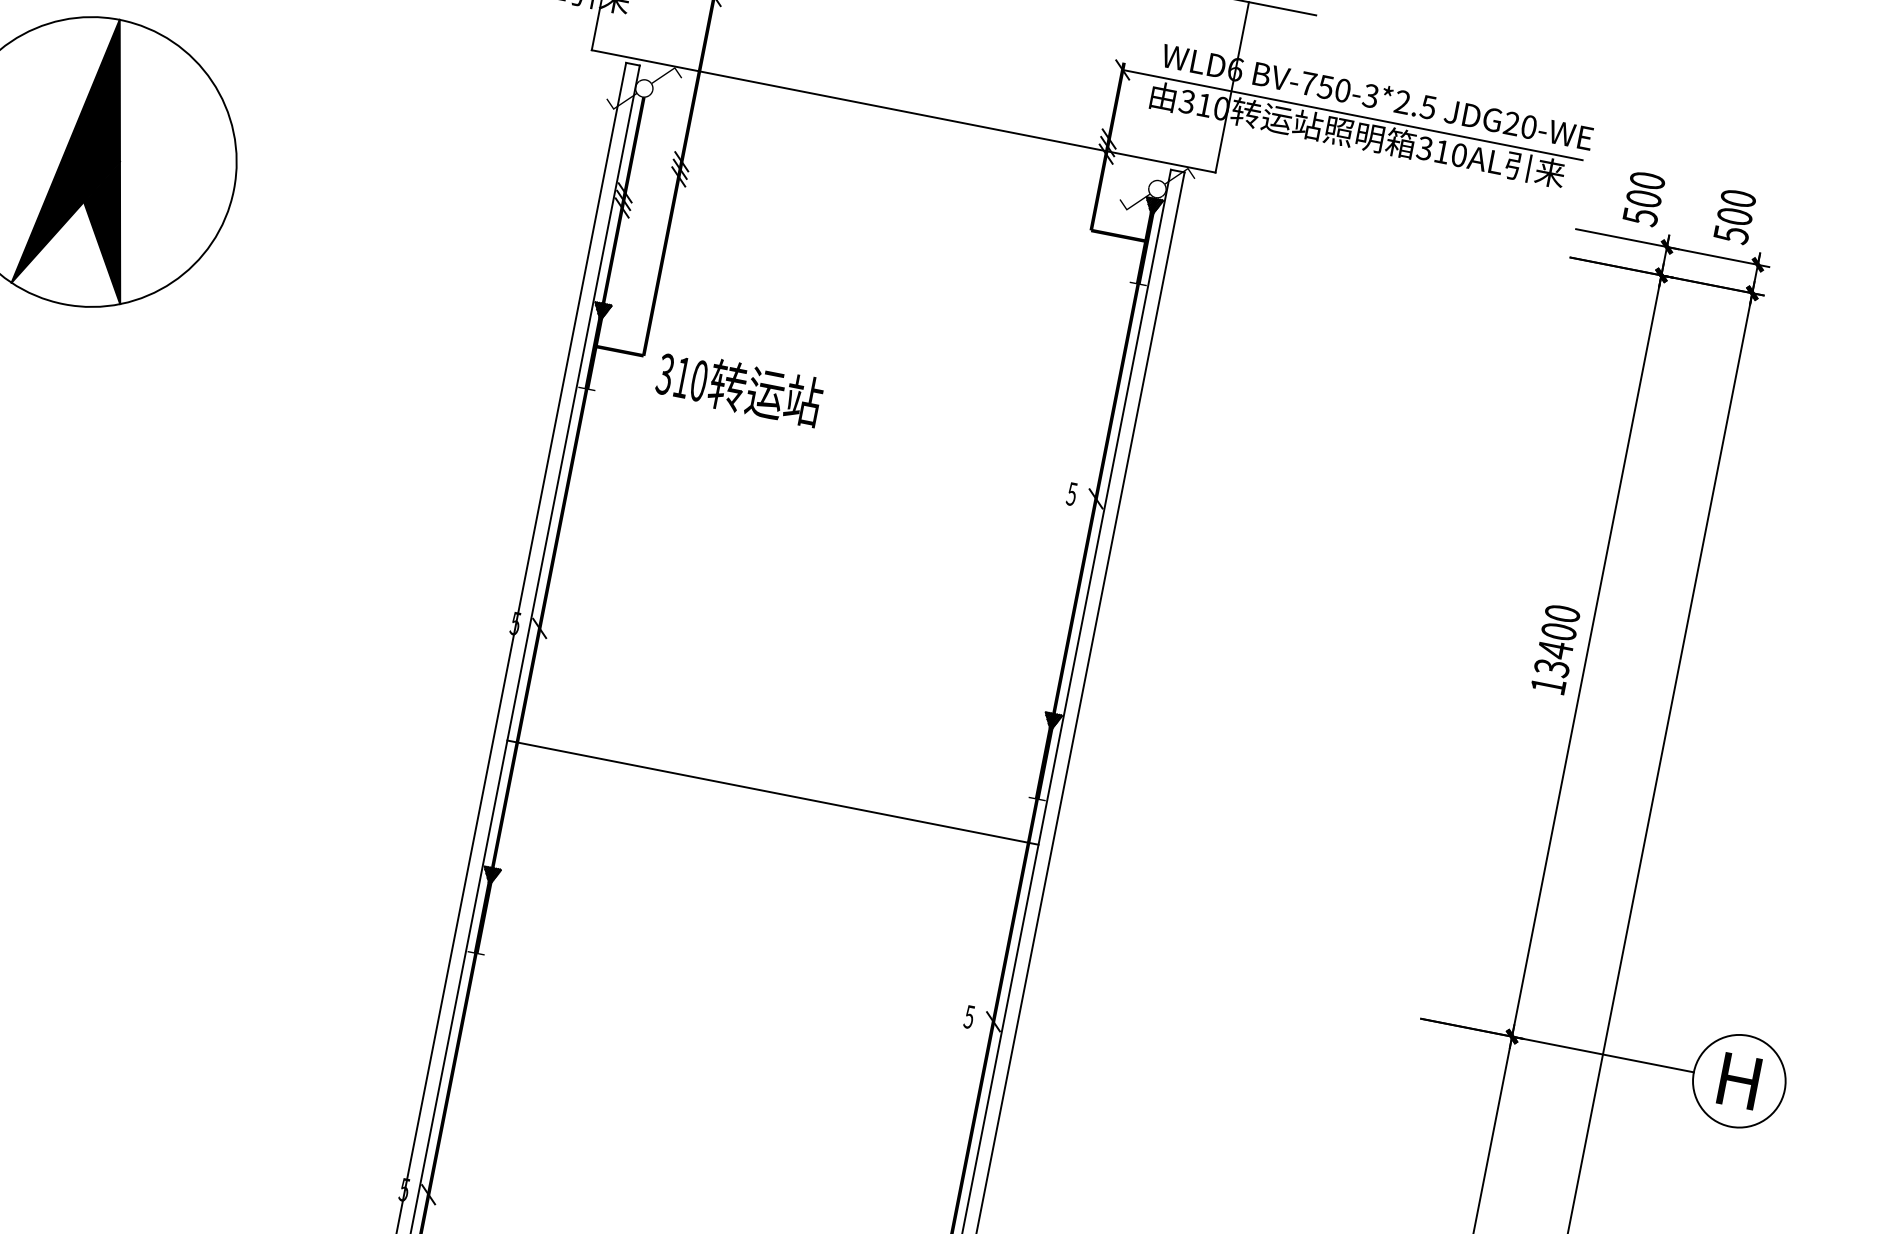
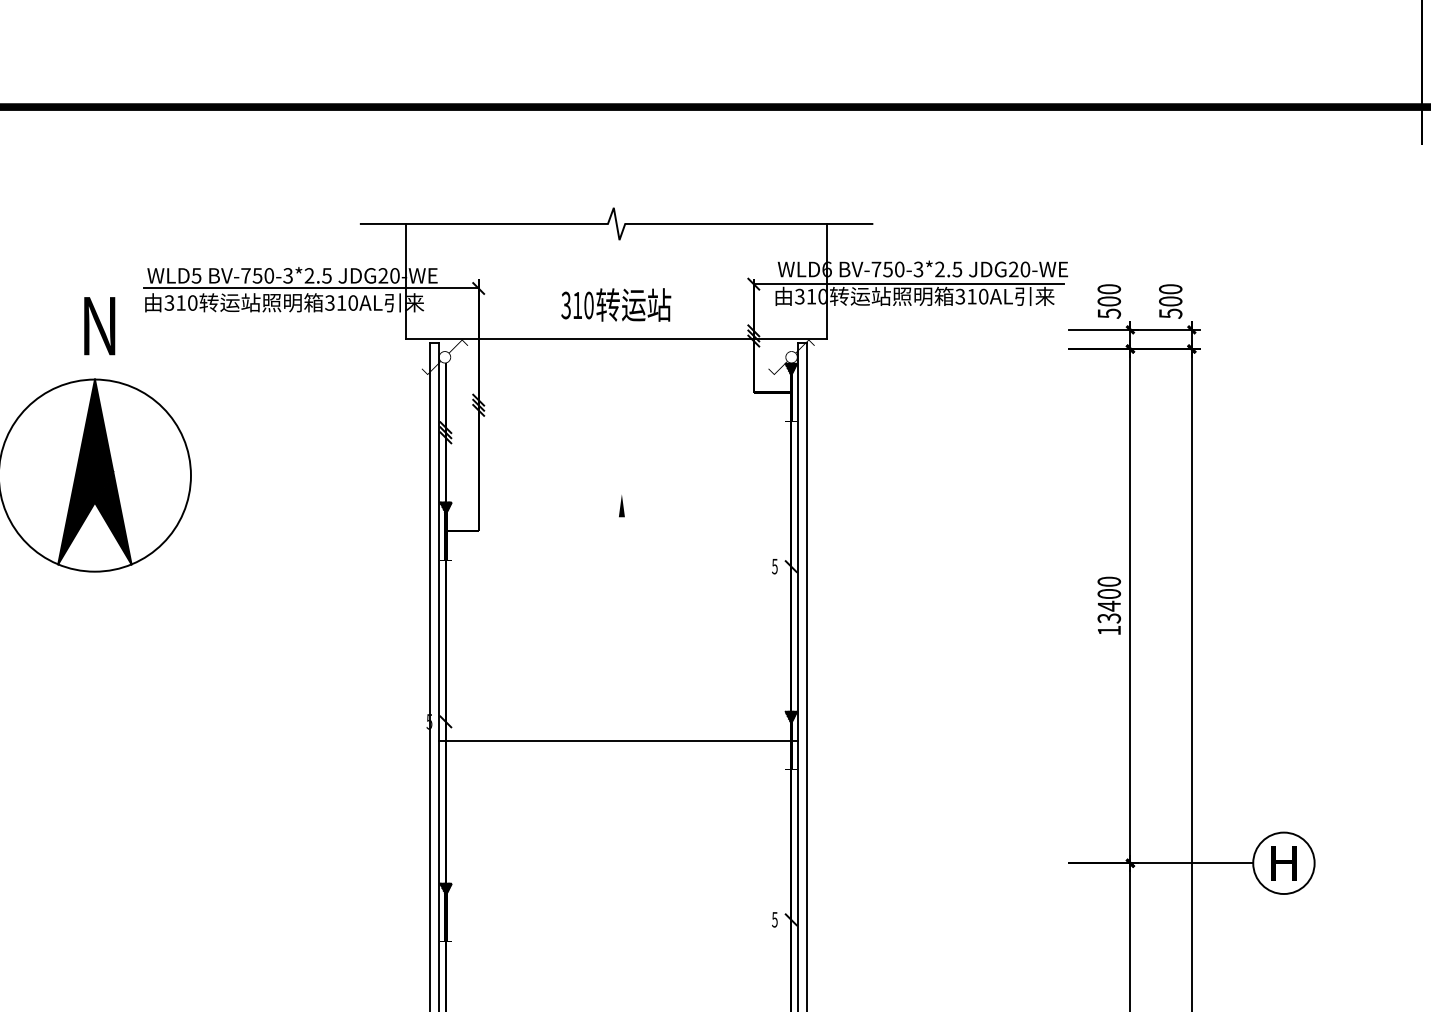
line: (862, 360) -> (621, 506), added
text: (740, 387) -> (616, 304), moved
line: (773, 792) -> (618, 740), moved

